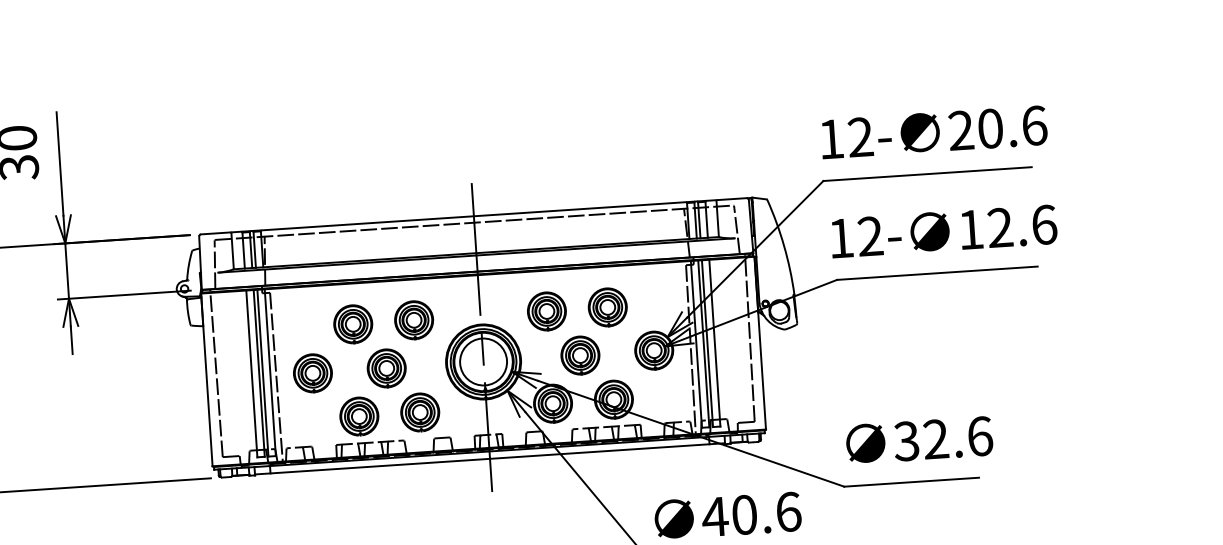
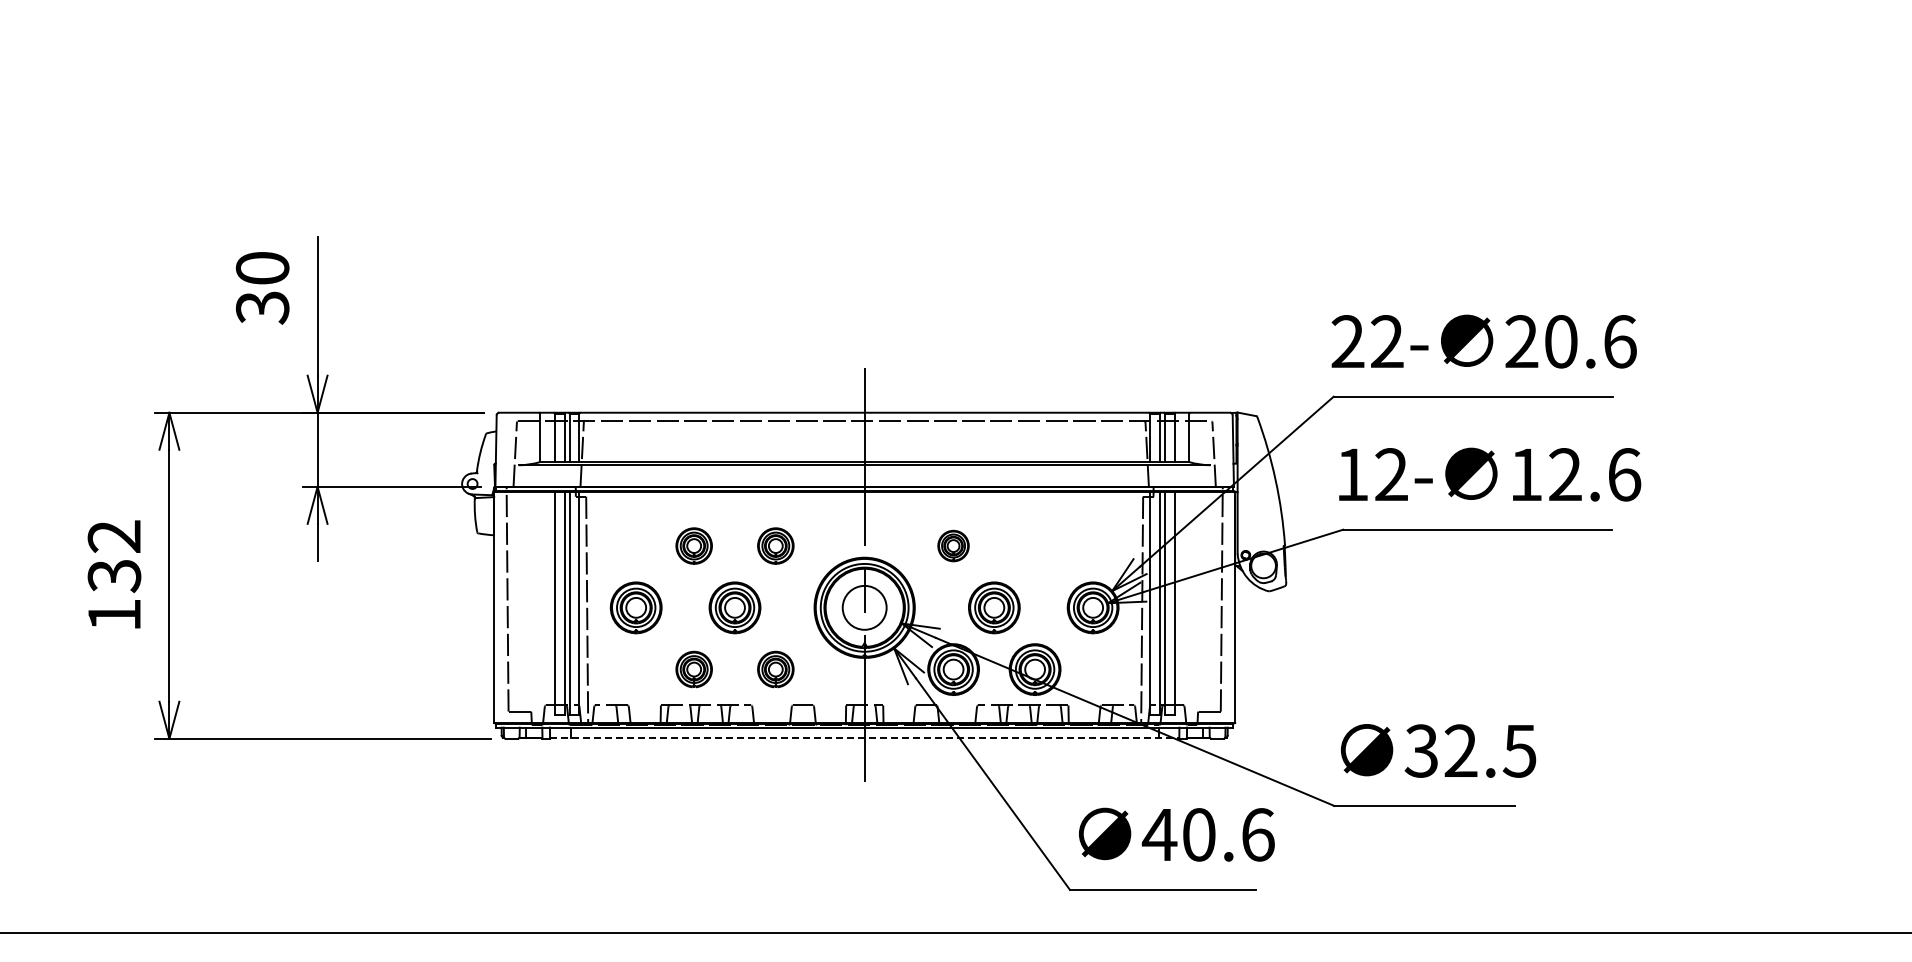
text: (830, 139) -> (1347, 341), 12- -> 22-
part: (607, 307) -> (1034, 545), removed
part: (546, 311) -> (953, 545), size x0.6
part: (413, 319) -> (775, 545), size x0.7
part: (352, 323) -> (693, 545), size x0.7
circle: (483, 361) -> (864, 607), size x0.7
part: (420, 412) -> (775, 669), size x0.7
part: (358, 416) -> (693, 669), size x0.7
text: (979, 436) -> (1519, 750), 32.6 -> 32.5
line: (489, 458) -> (864, 737), solid -> dashed

